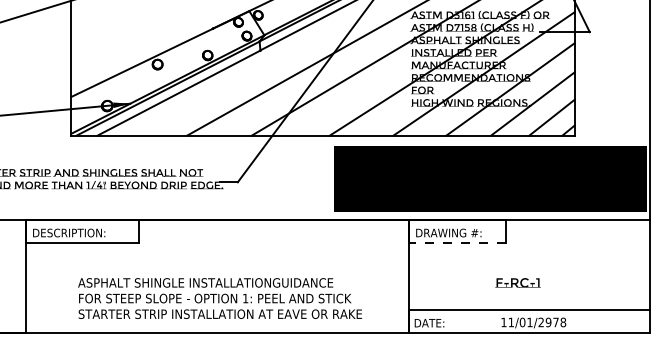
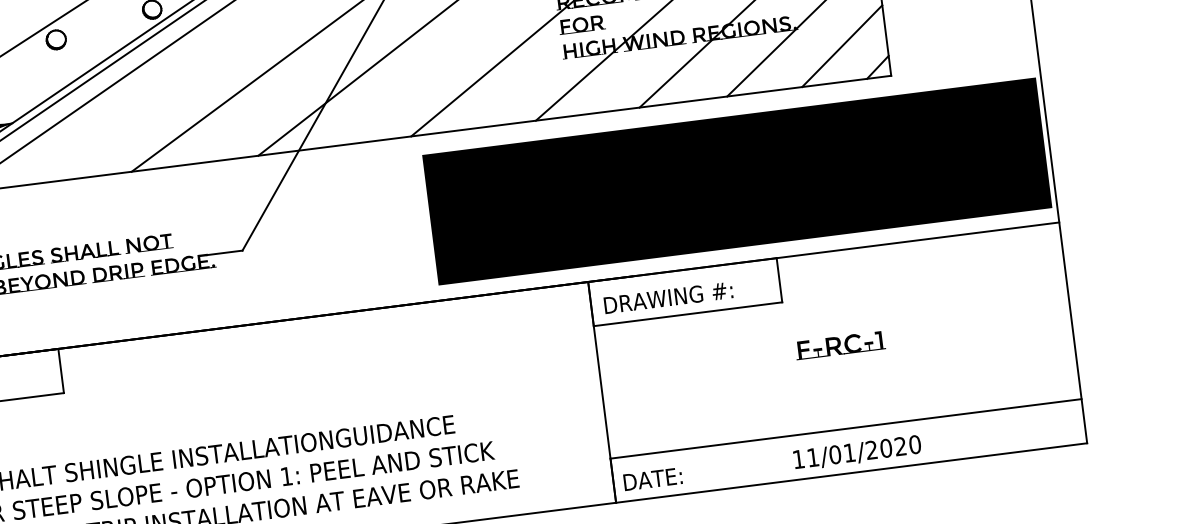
line: (457, 242) -> (687, 314), dashed -> solid
text: (517, 282) -> (839, 344), moved
text: (555, 322) -> (899, 446), 11/01/2978 -> 11/01/2020

